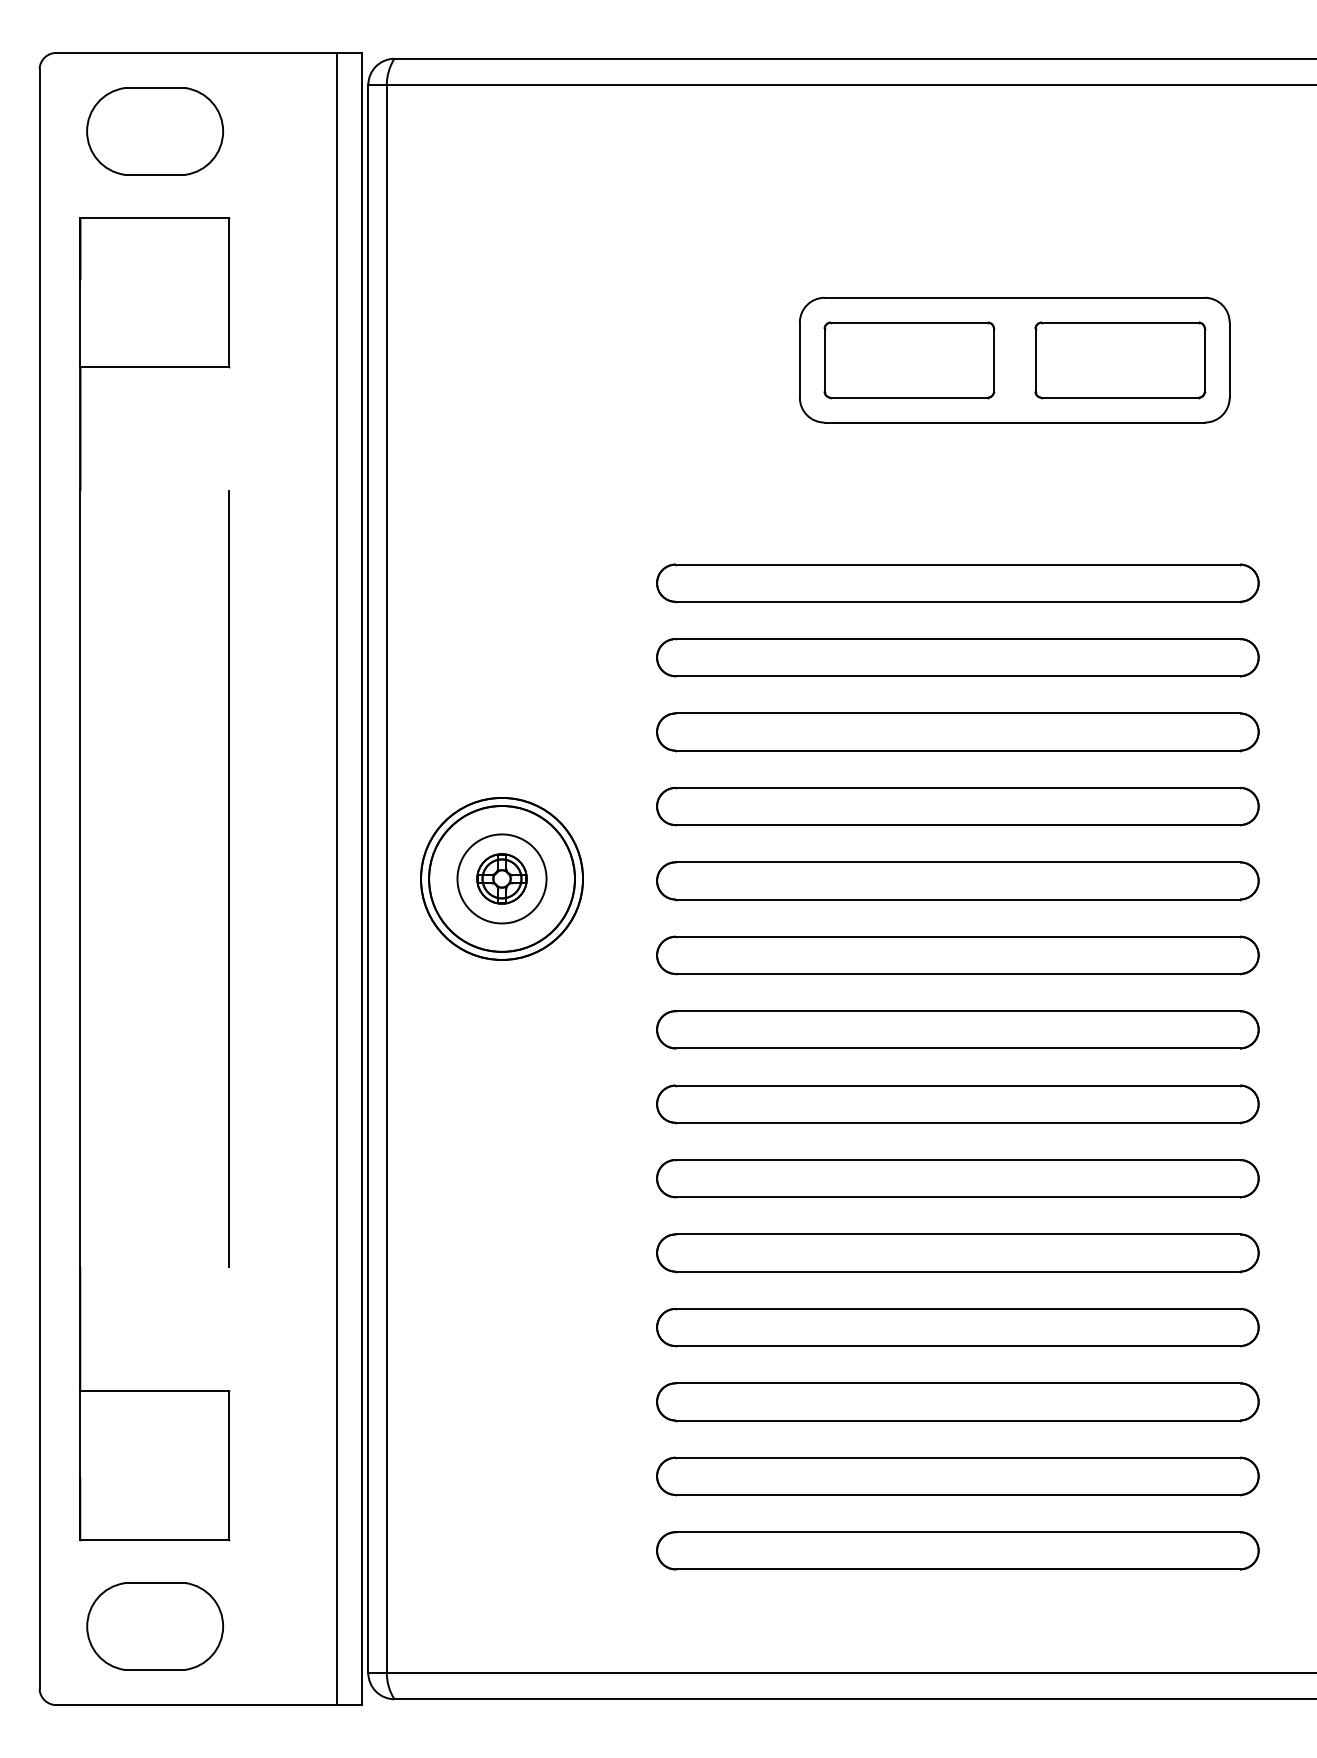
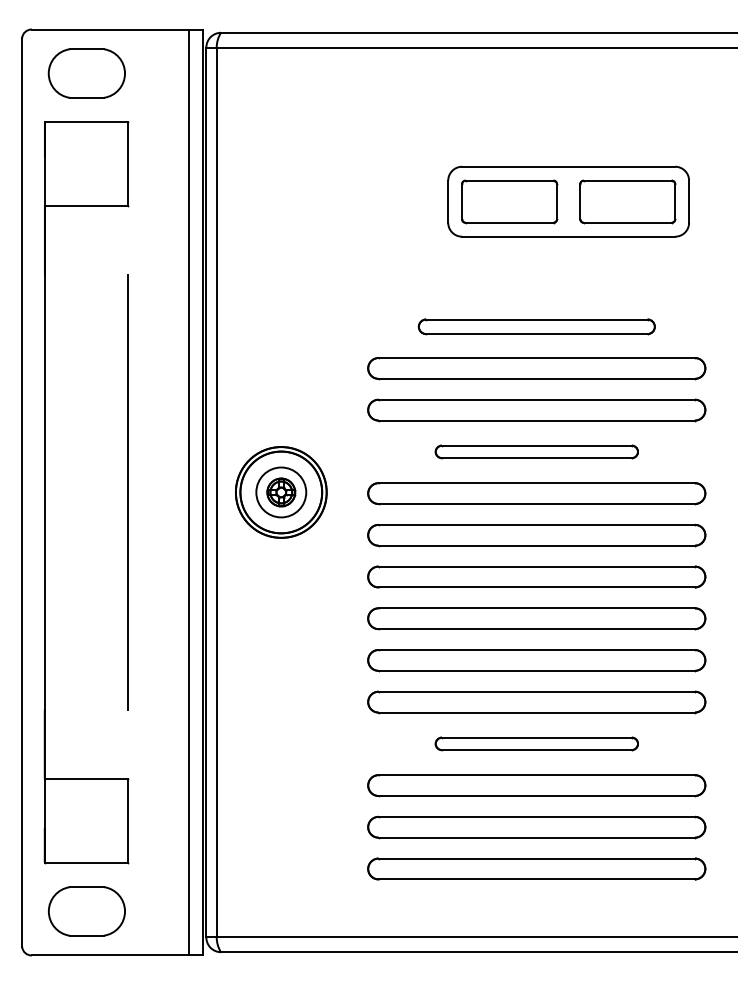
part: (957, 582) -> (536, 326), size x0.7
part: (957, 805) -> (536, 451), size x0.6
part: (957, 1326) -> (536, 743), size x0.6

